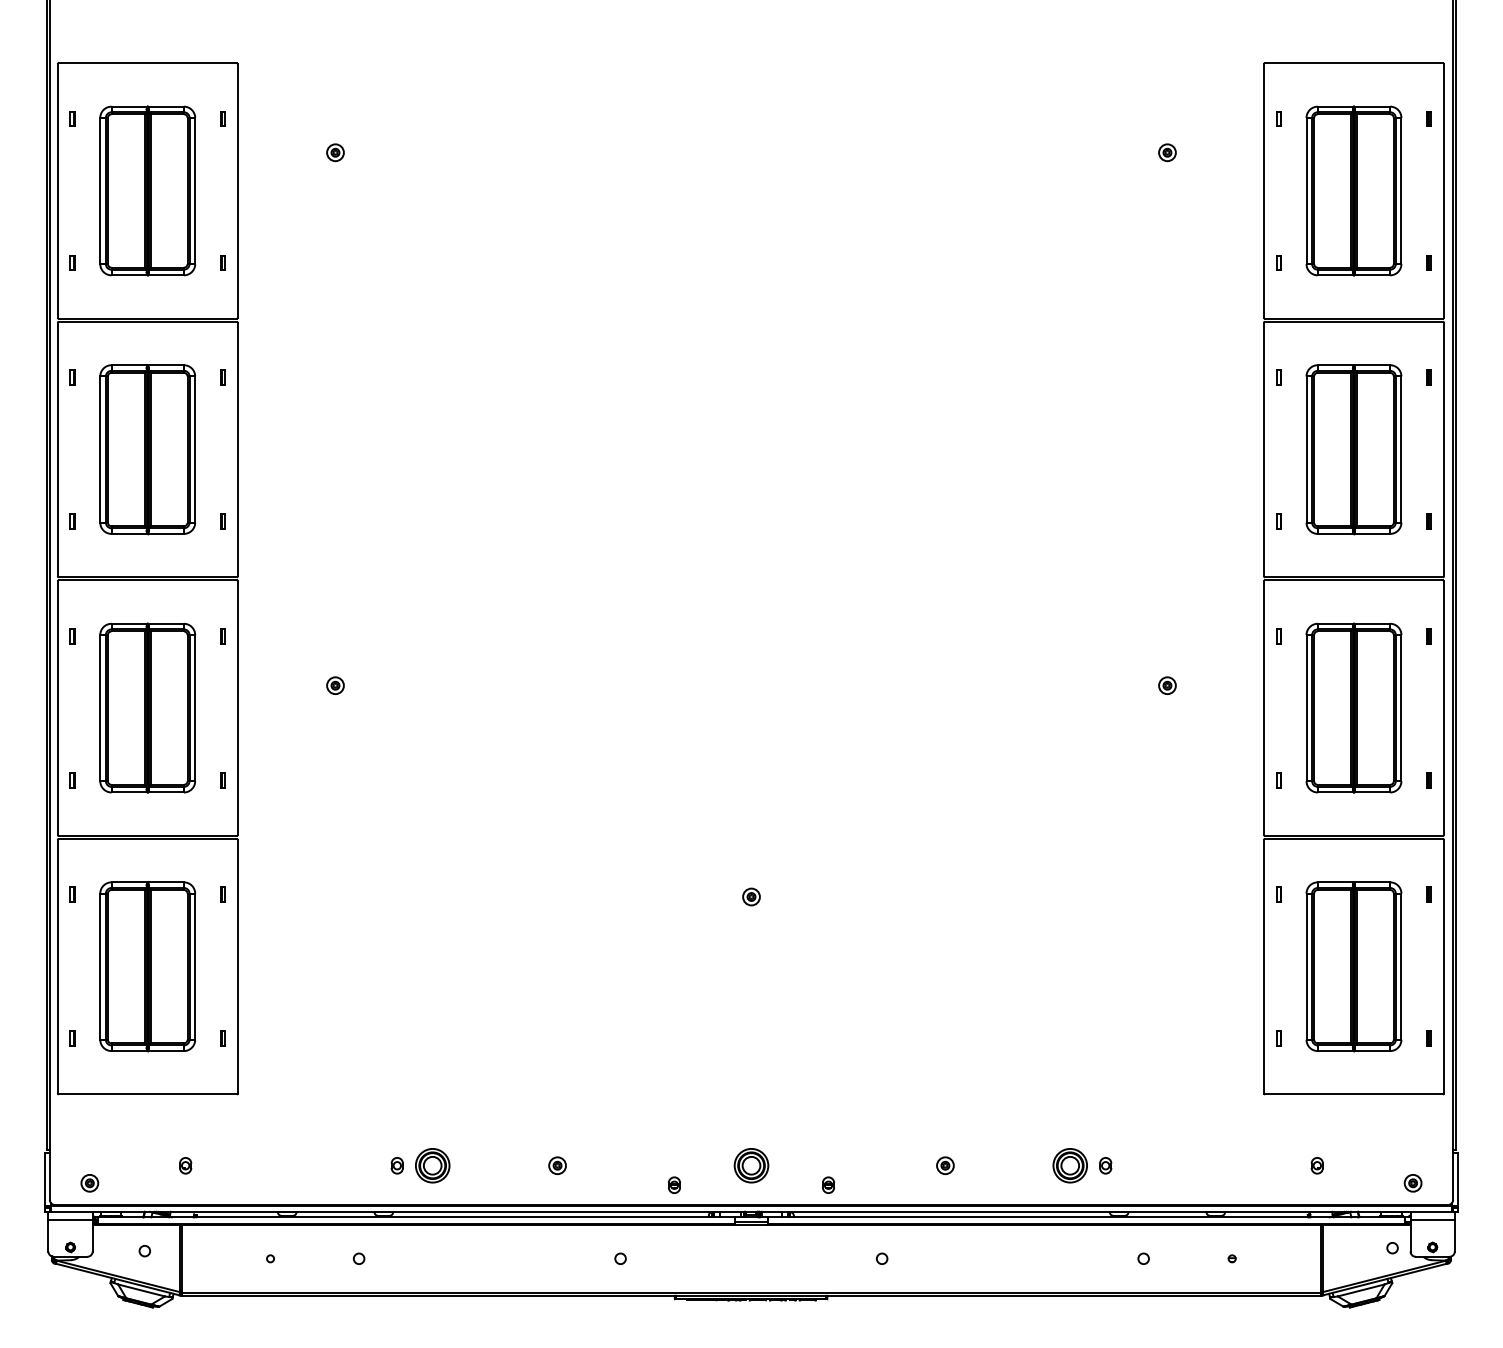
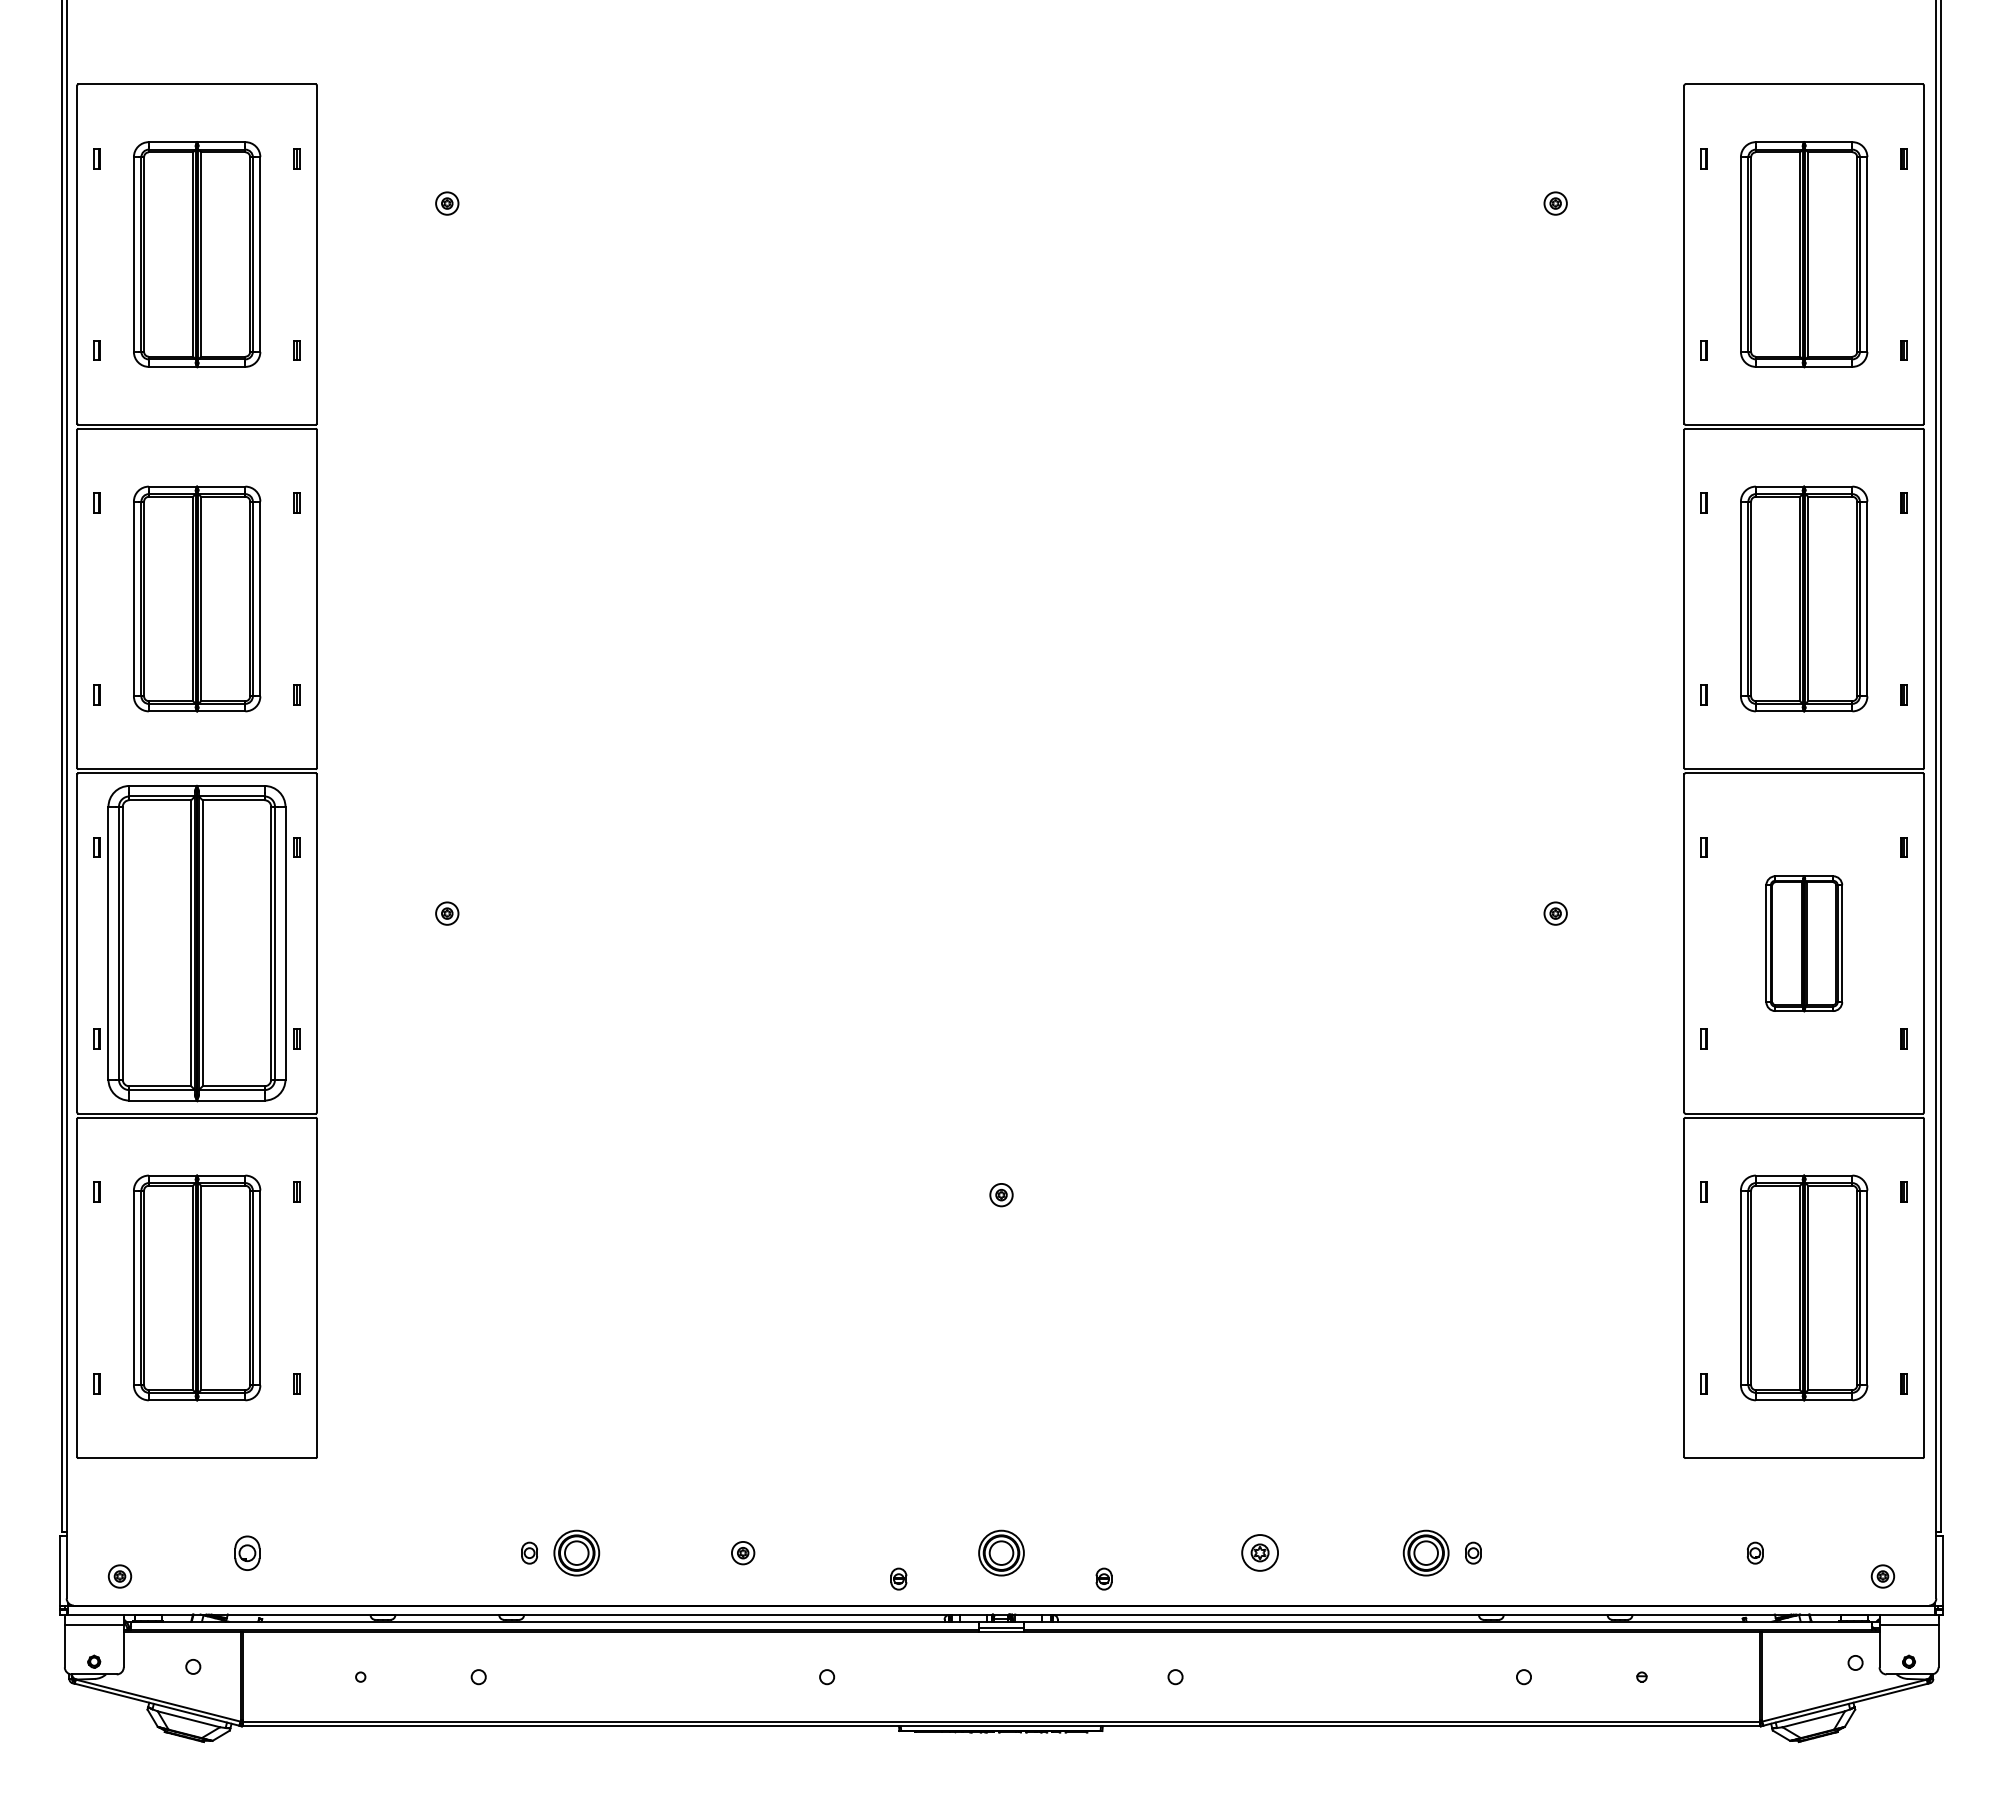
part: (148, 708) -> (197, 943), size x1.4
part: (1354, 708) -> (1804, 943), size x0.6
part: (185, 1165) -> (247, 1552), size x1.6
part: (945, 1166) -> (1259, 1553), size x1.6

